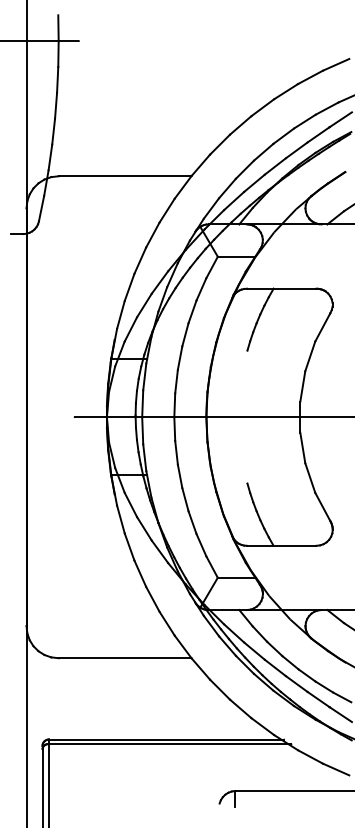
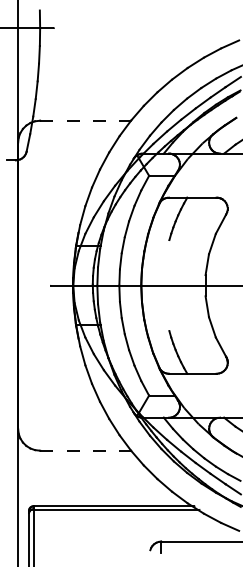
line: (126, 175) -> (86, 120), solid -> dashed
line: (126, 657) -> (86, 450), solid -> dashed

